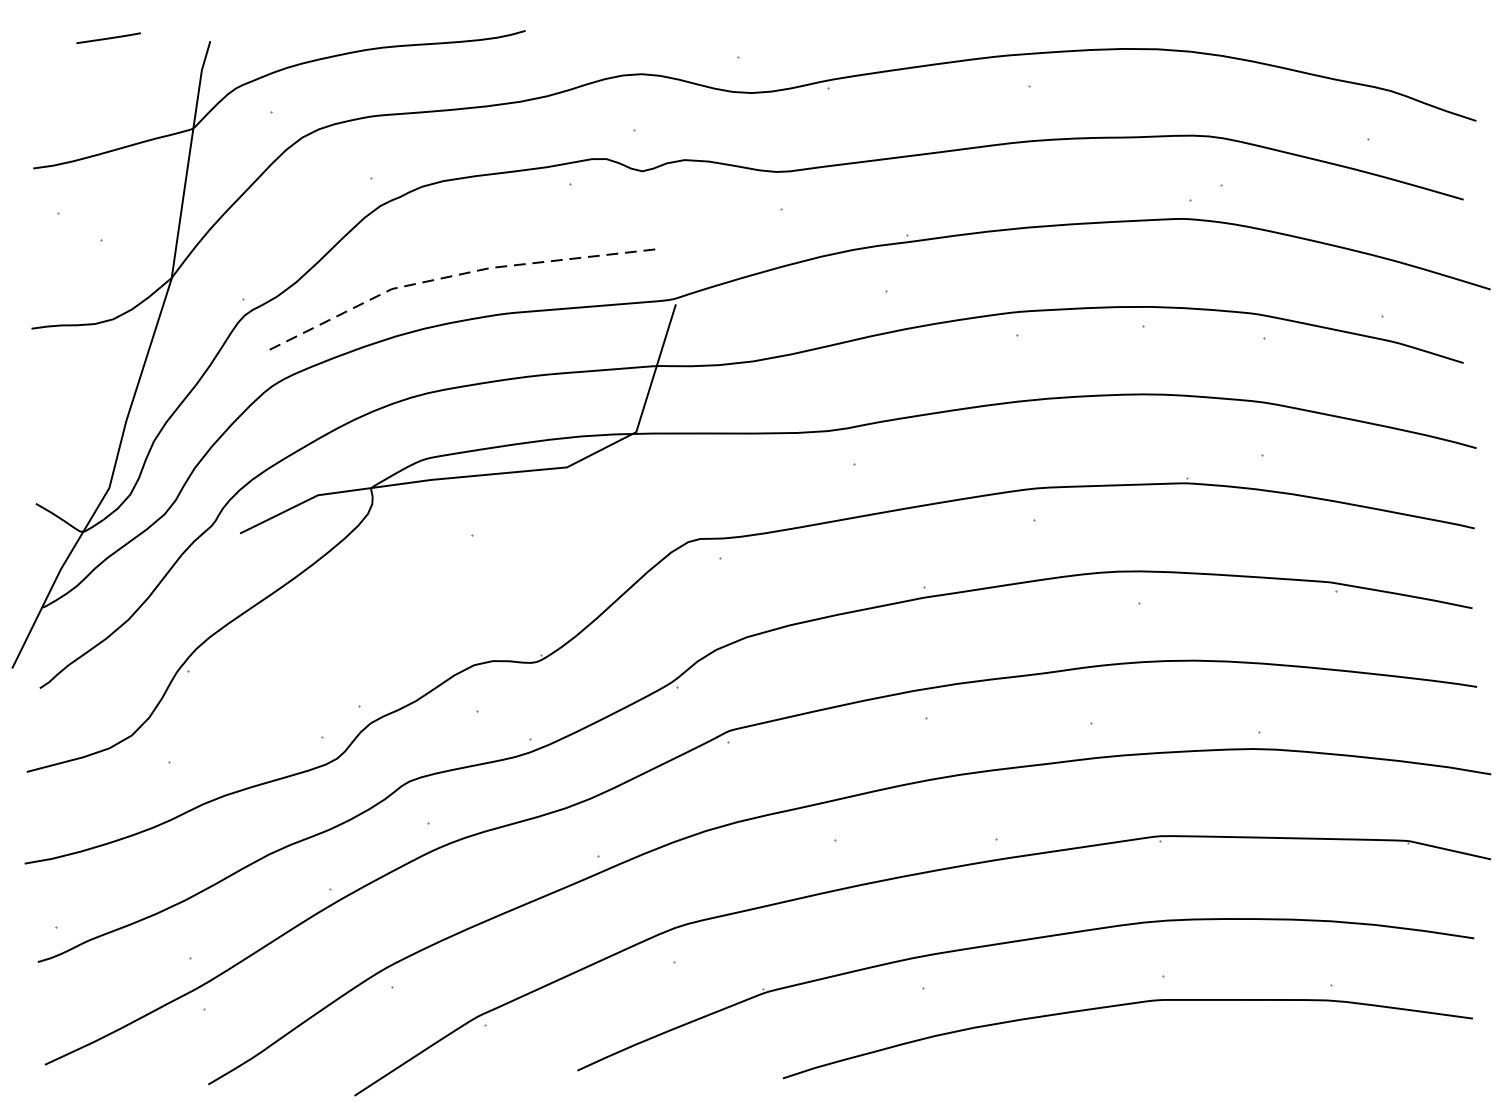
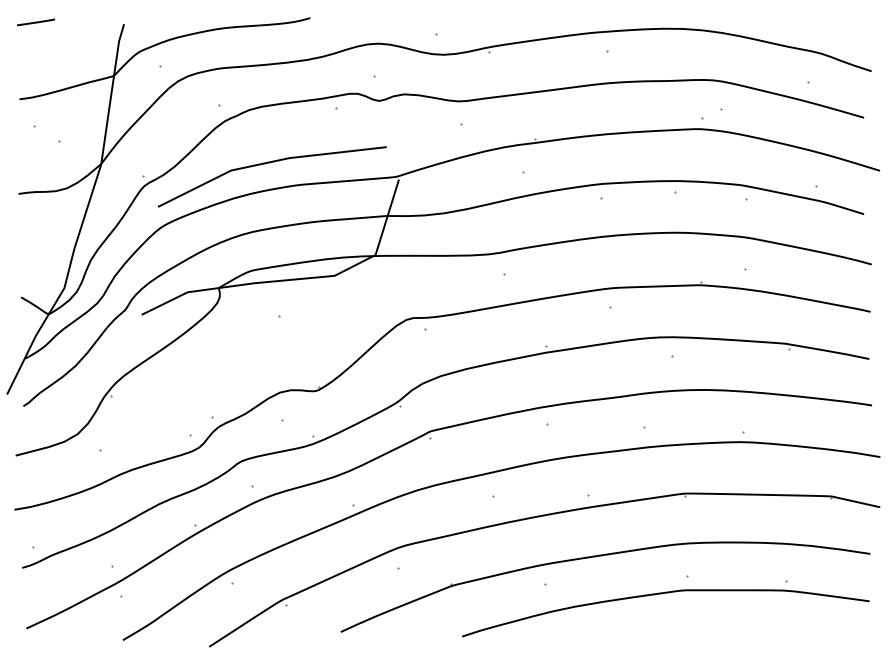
line: (107, 38) -> (35, 22), moved
line: (454, 275) -> (268, 162), dashed -> solid

